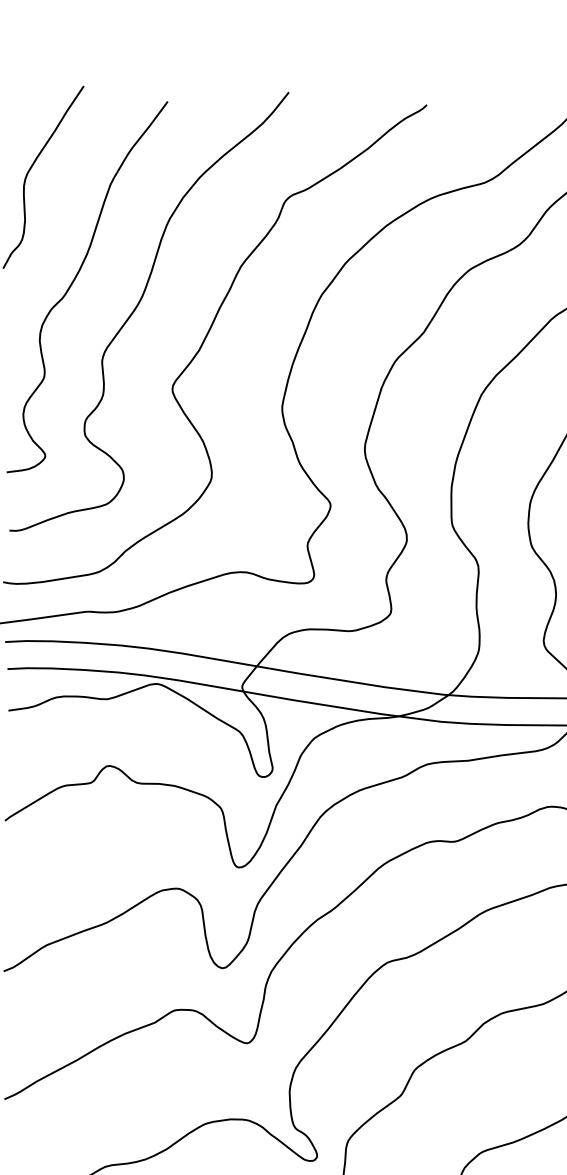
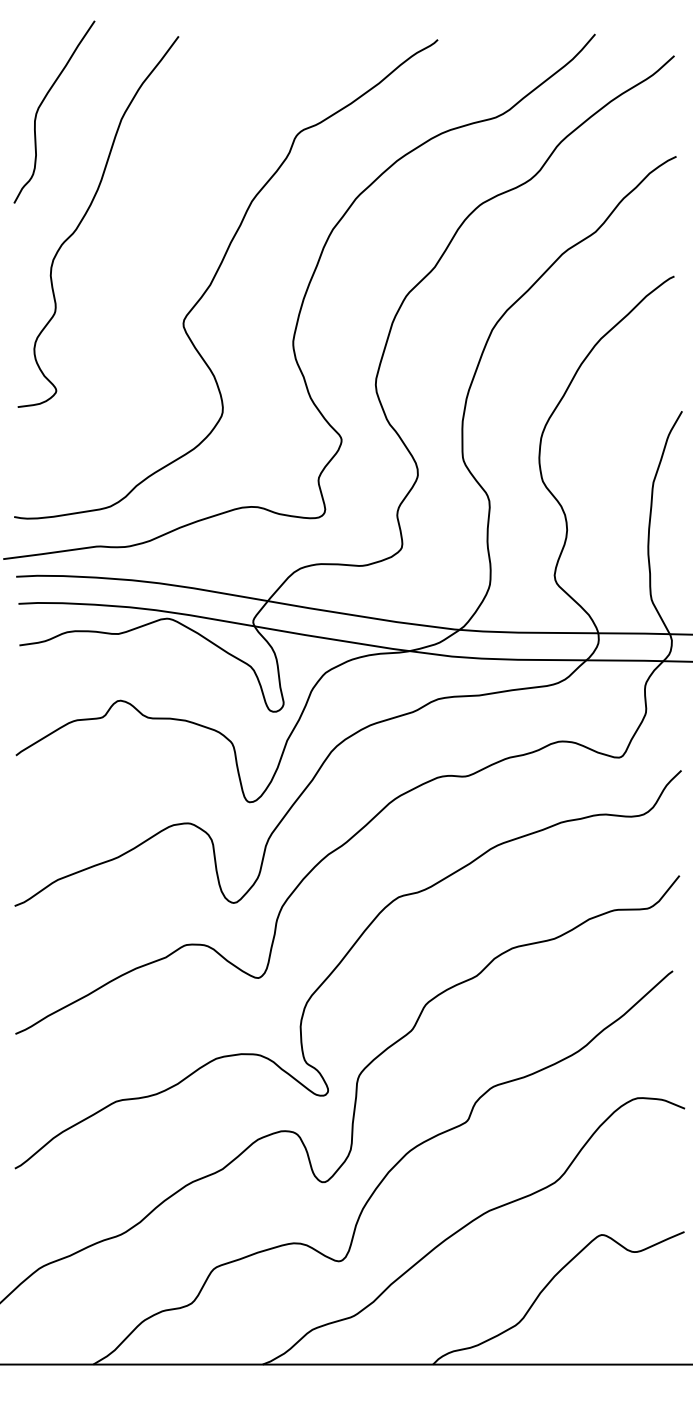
curve: (138, 305) -> (149, 240), removed

